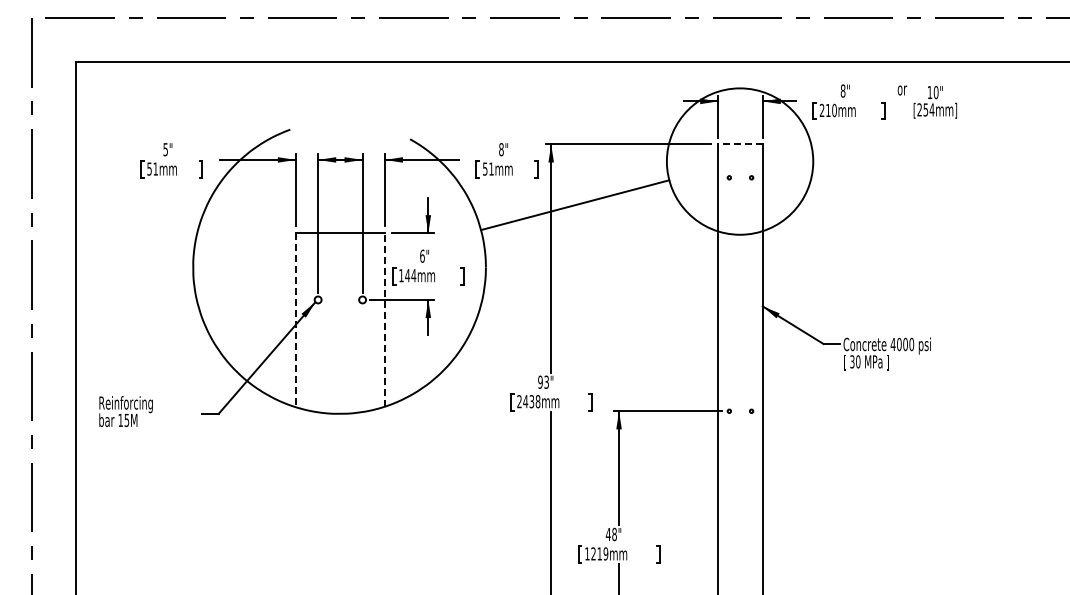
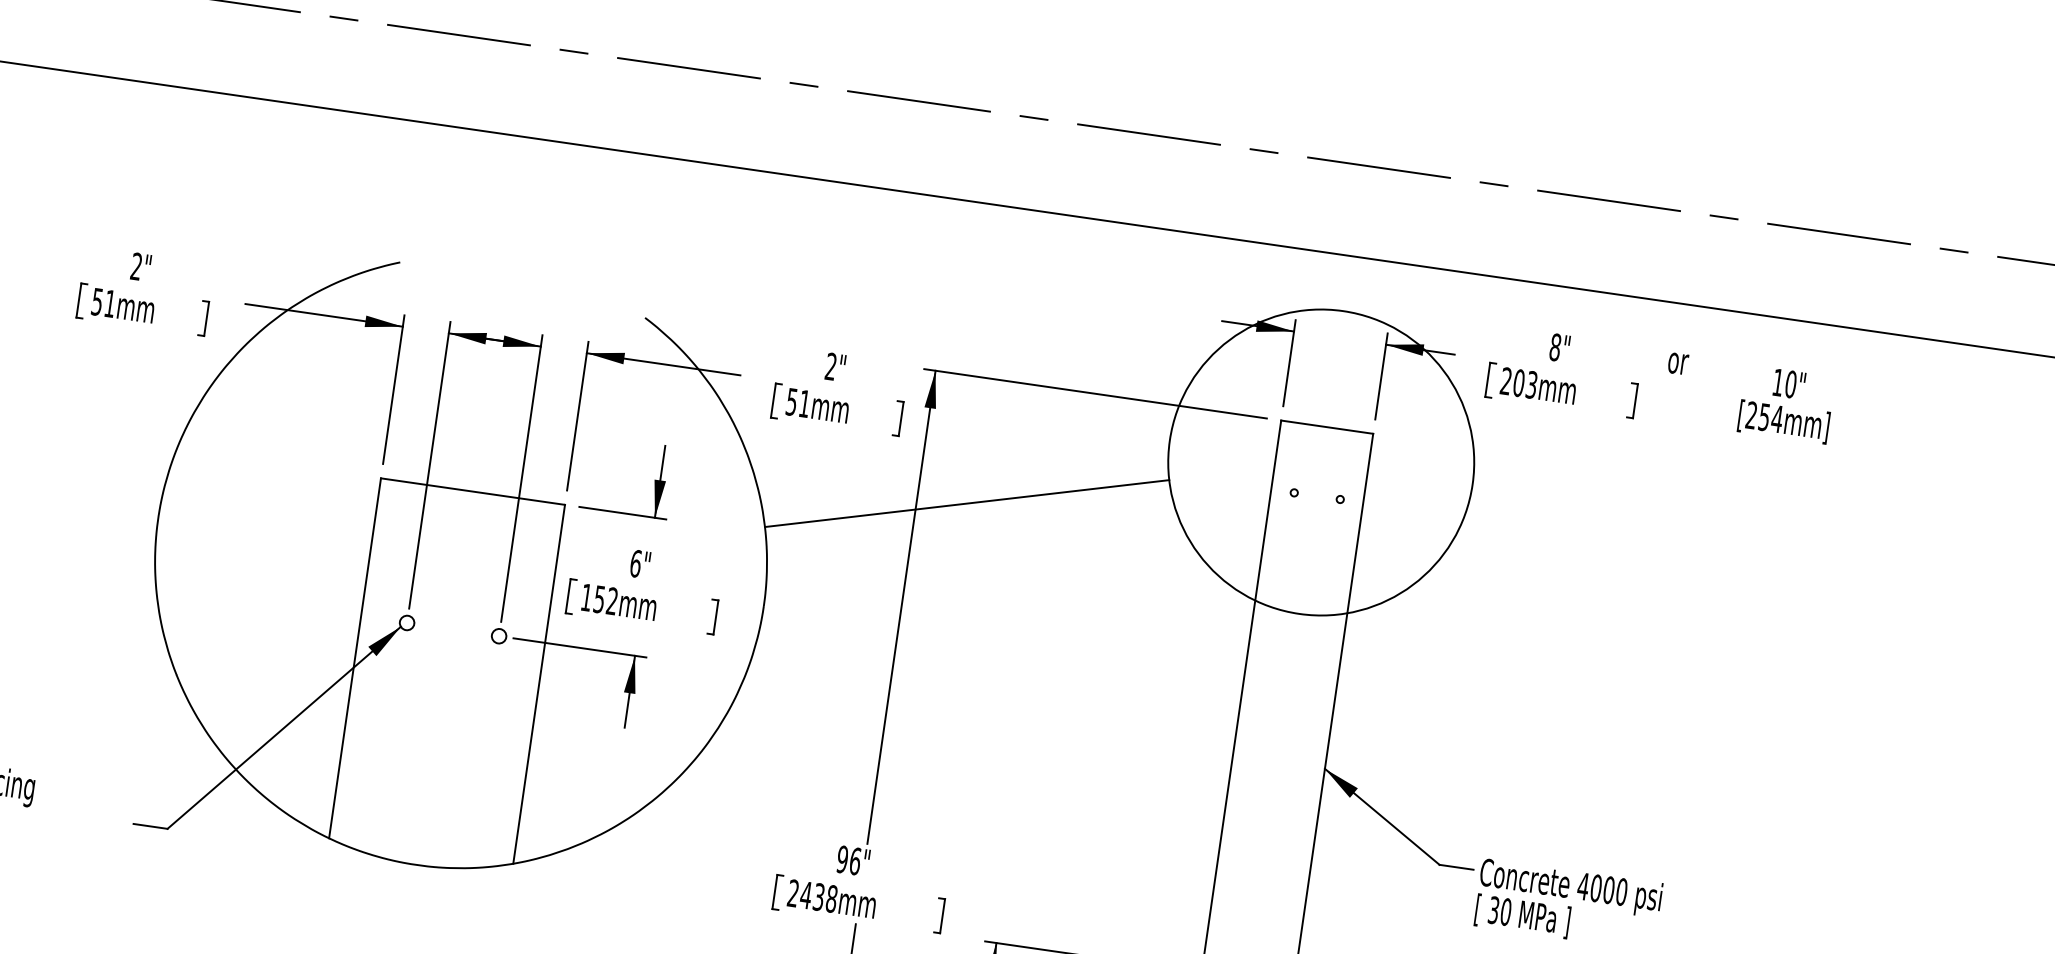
text: (935, 102) -> (1786, 404), moved
text: (831, 110) -> (1525, 384), 210mm -> 203mm
line: (740, 144) -> (1327, 427), dashed -> solid
text: (165, 149) -> (136, 266), 5" -> 2"
text: (501, 149) -> (831, 366), 8" -> 2"
text: (410, 275) -> (605, 599), 144mm -> 152mm
line: (384, 319) -> (538, 683), dashed -> solid
line: (295, 320) -> (354, 658), dashed -> solid
text: (546, 381) -> (855, 859), 93" -> 96"

